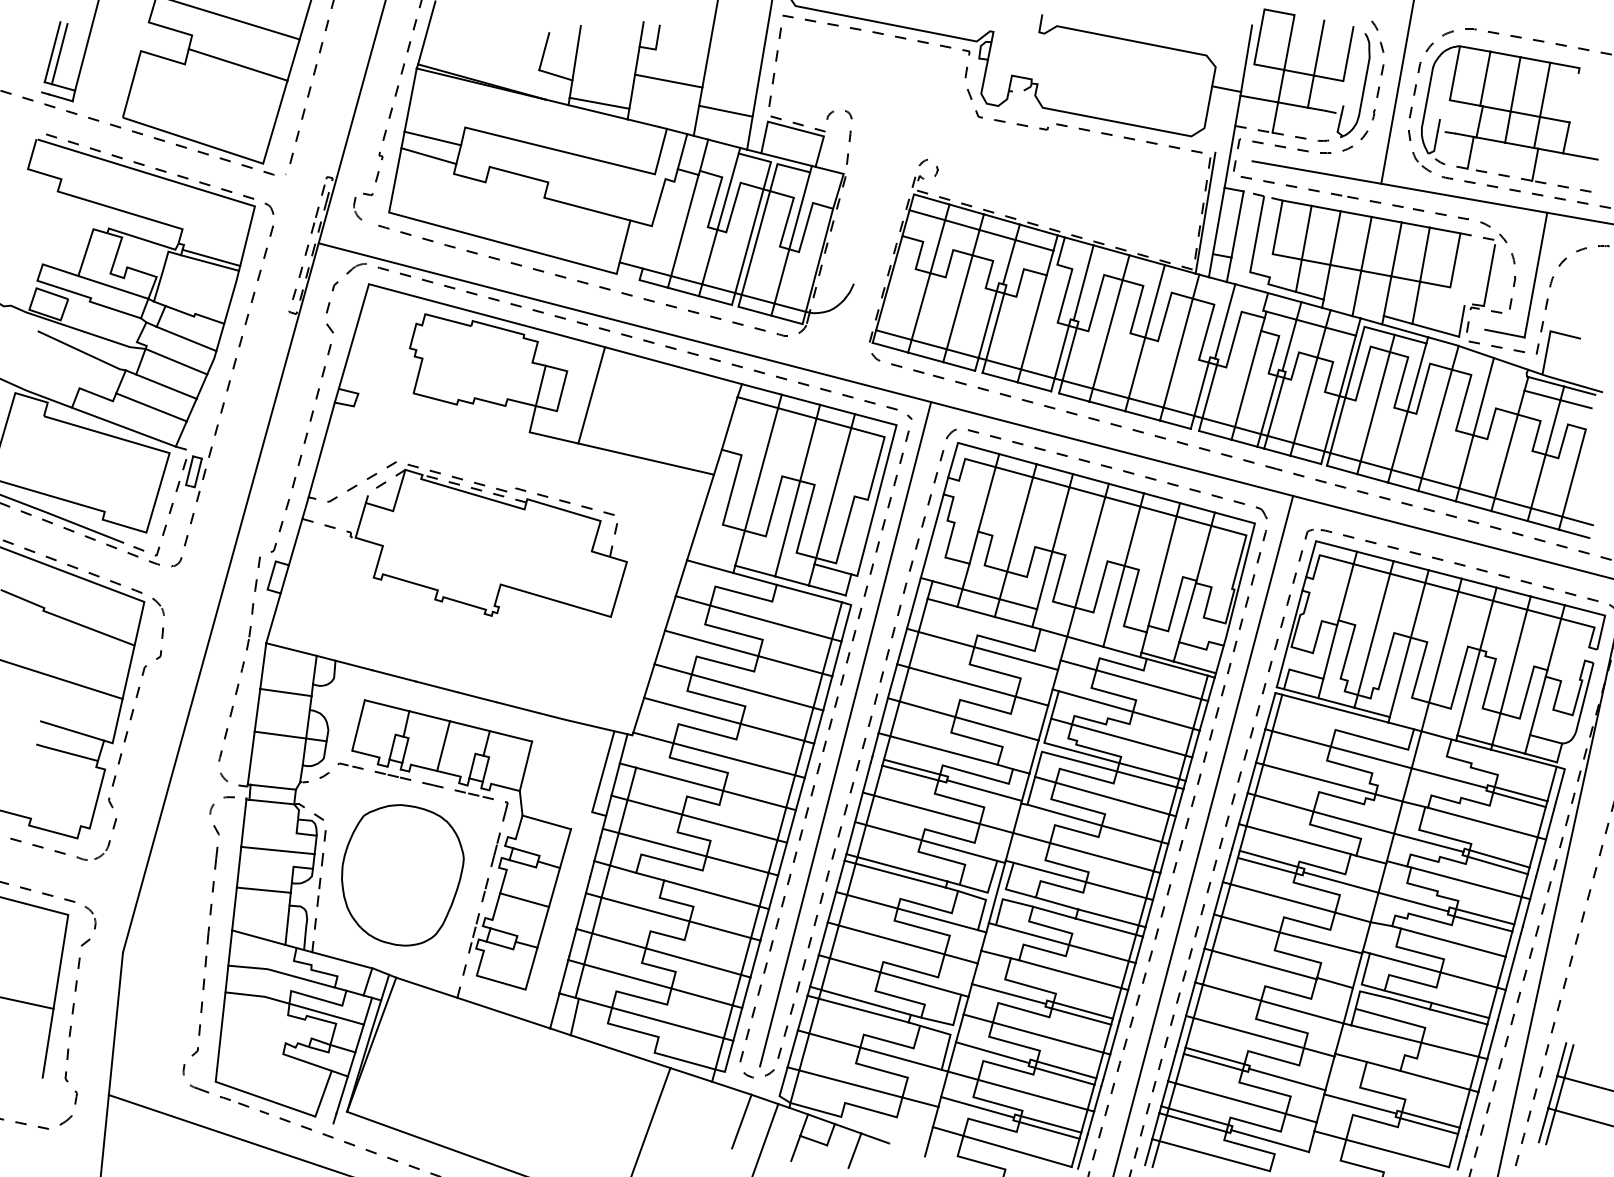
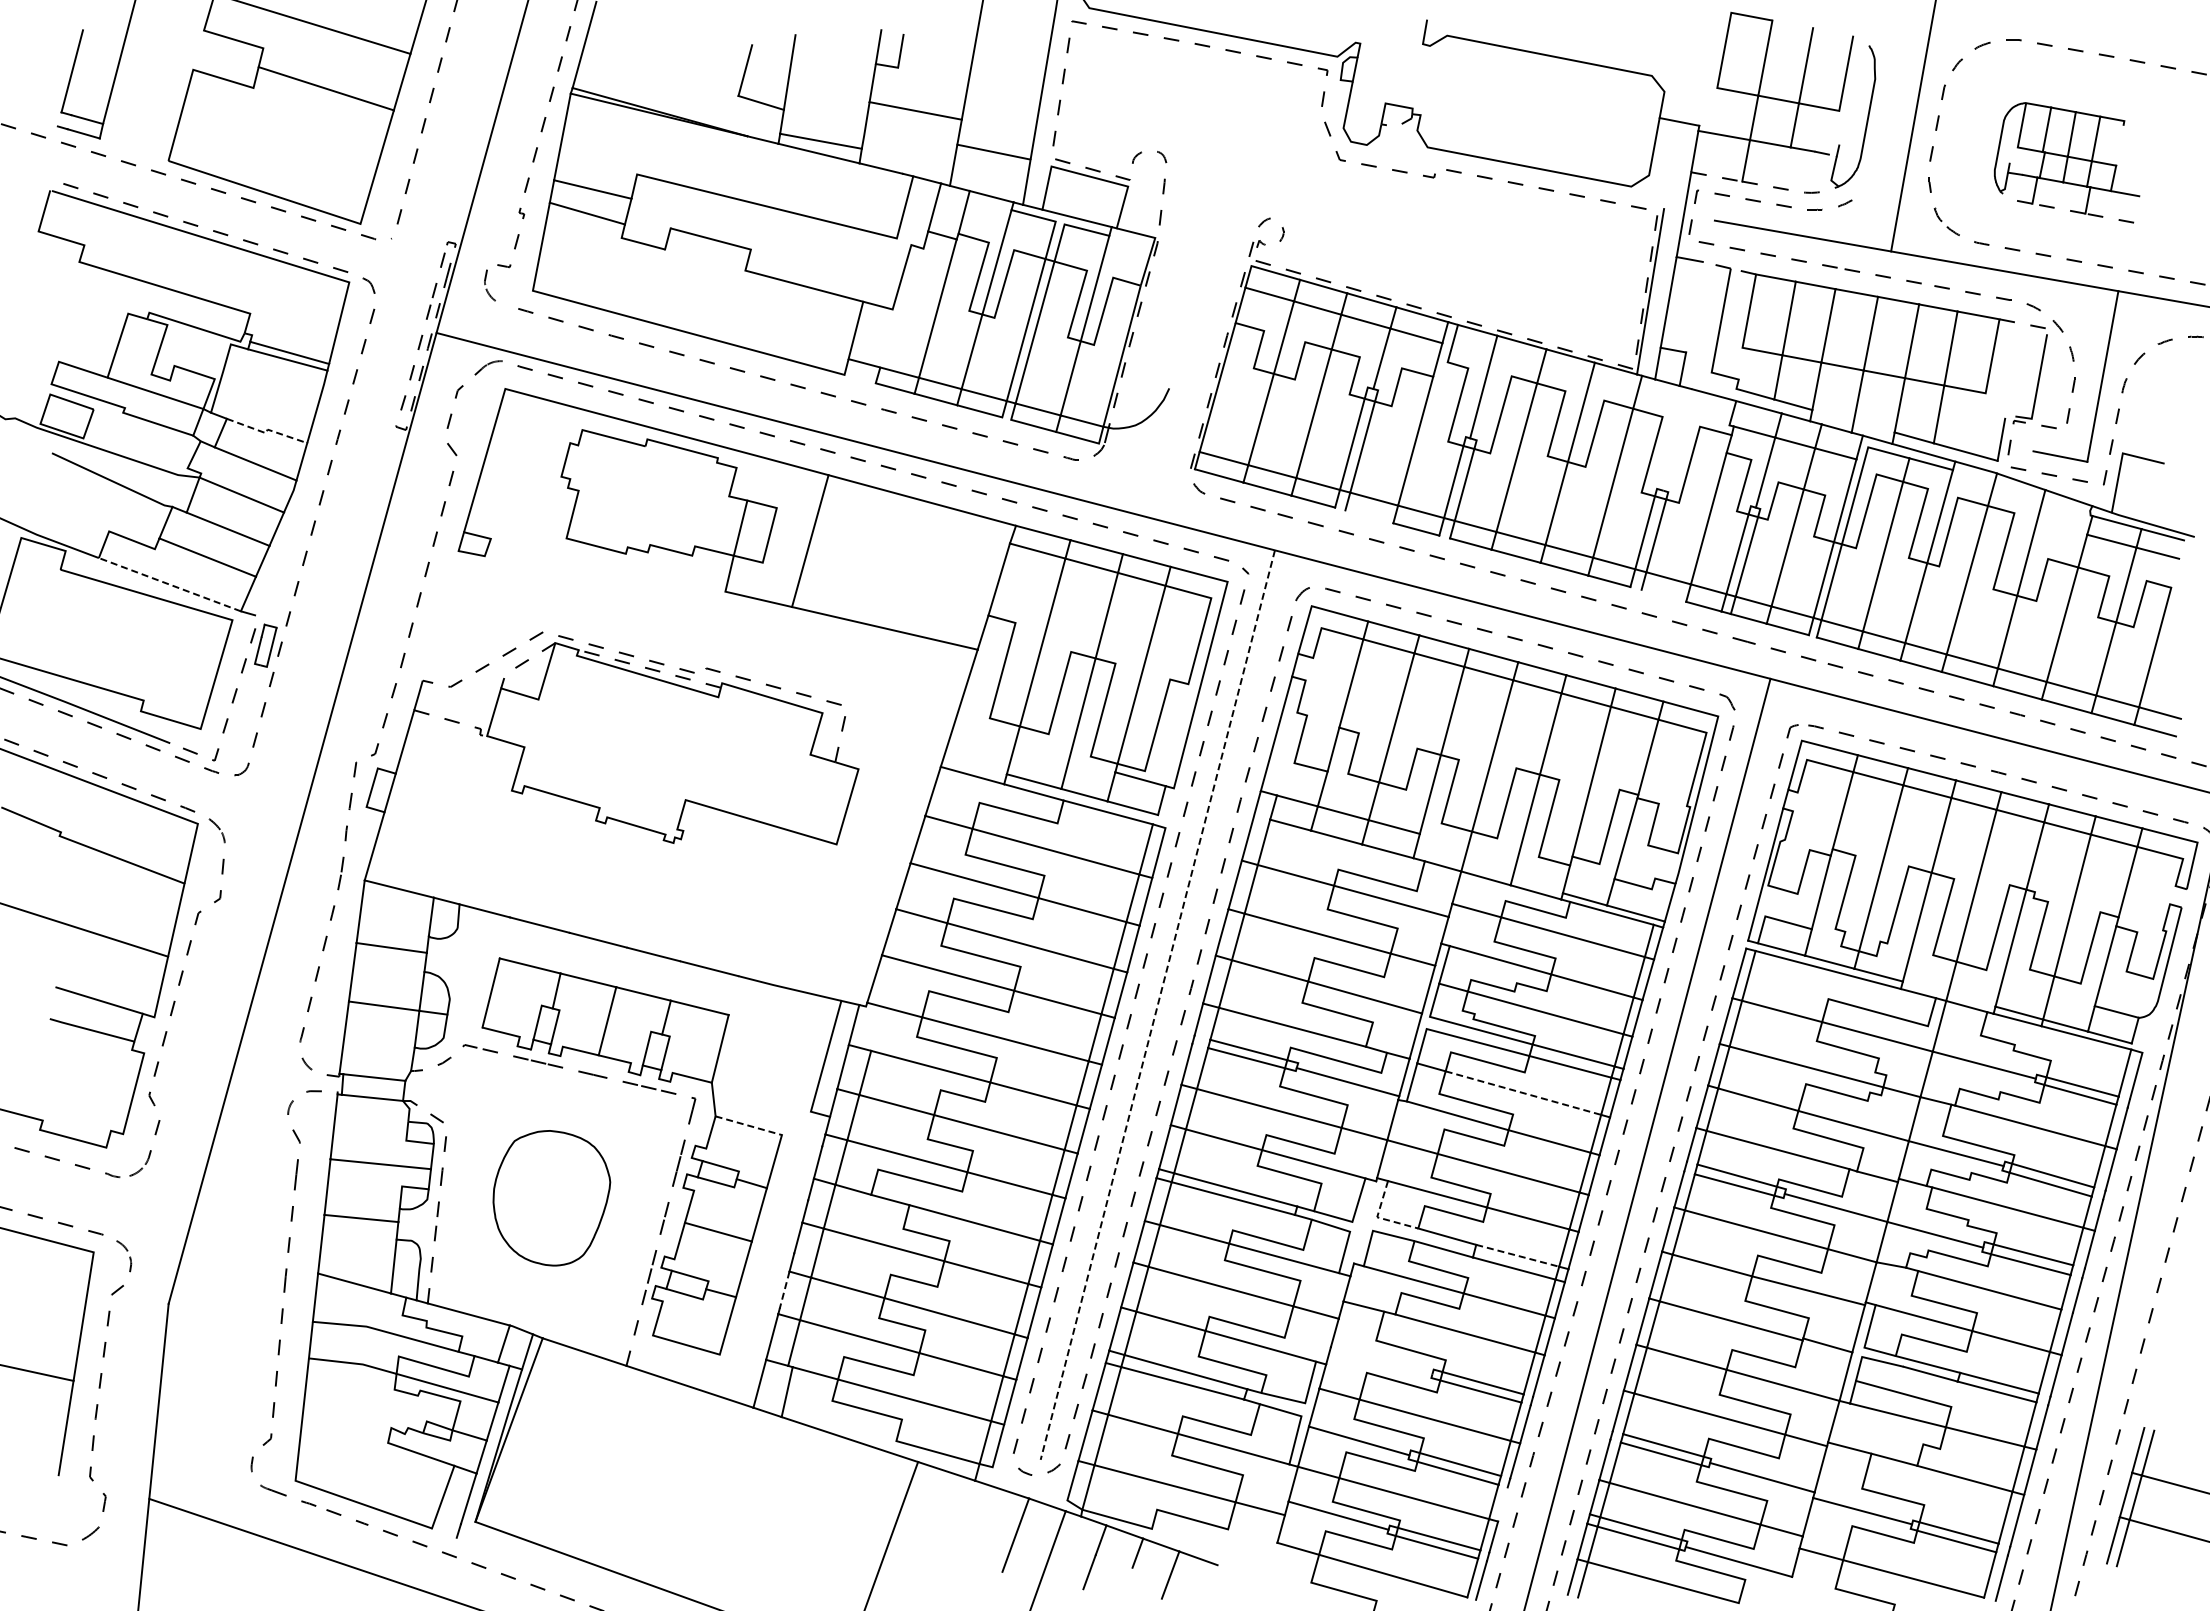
line: (59, 53) -> (81, 73), removed
line: (1246, 58) -> (1706, 79), removed
curve: (1378, 86) -> (1887, 118), removed
part: (1509, 118) -> (2066, 162), size x0.6
line: (1237, 223) -> (1694, 306), removed
line: (194, 315) -> (266, 431), solid -> dashed
line: (1225, 321) -> (1677, 439), removed
line: (1000, 377) -> (1369, 516), removed
line: (123, 427) -> (169, 584), solid -> dashed
line: (1214, 435) -> (1663, 595), removed
line: (321, 449) -> (440, 615), removed
line: (845, 734) -> (1157, 1005), solid -> dashed
line: (1112, 798) -> (1523, 1093), solid -> dashed
line: (547, 822) -> (749, 1125), solid -> dashed
part: (402, 875) -> (551, 1198), size x0.7
line: (1007, 889) -> (1379, 1217), solid -> dashed
line: (997, 893) -> (1365, 1222), removed
line: (1108, 917) -> (1517, 1255), solid -> dashed
line: (572, 942) -> (784, 1290), solid -> dashed
line: (1008, 993) -> (1381, 1360), removed
line: (1097, 1099) -> (1502, 1504), removed
line: (813, 1140) -> (1113, 1560), removed
line: (928, 1141) -> (1271, 1562), removed

